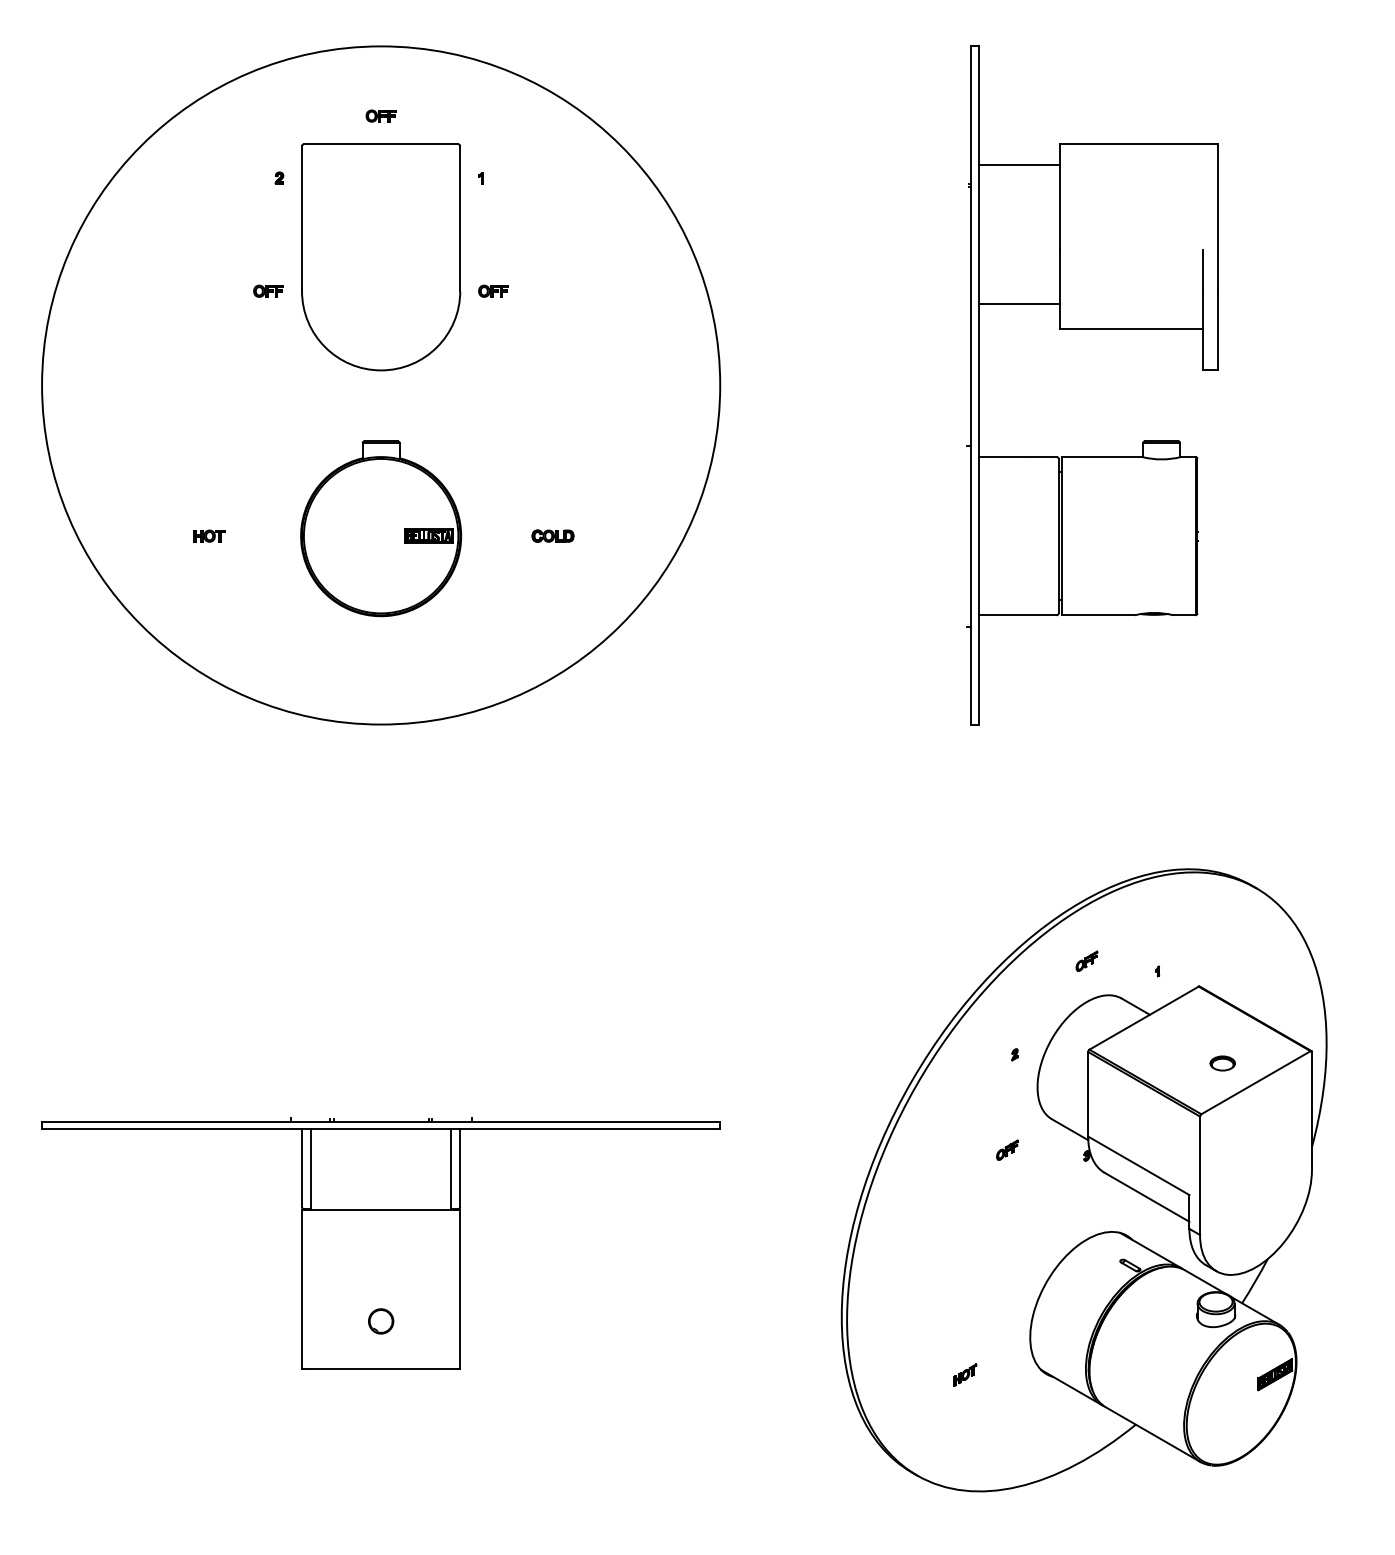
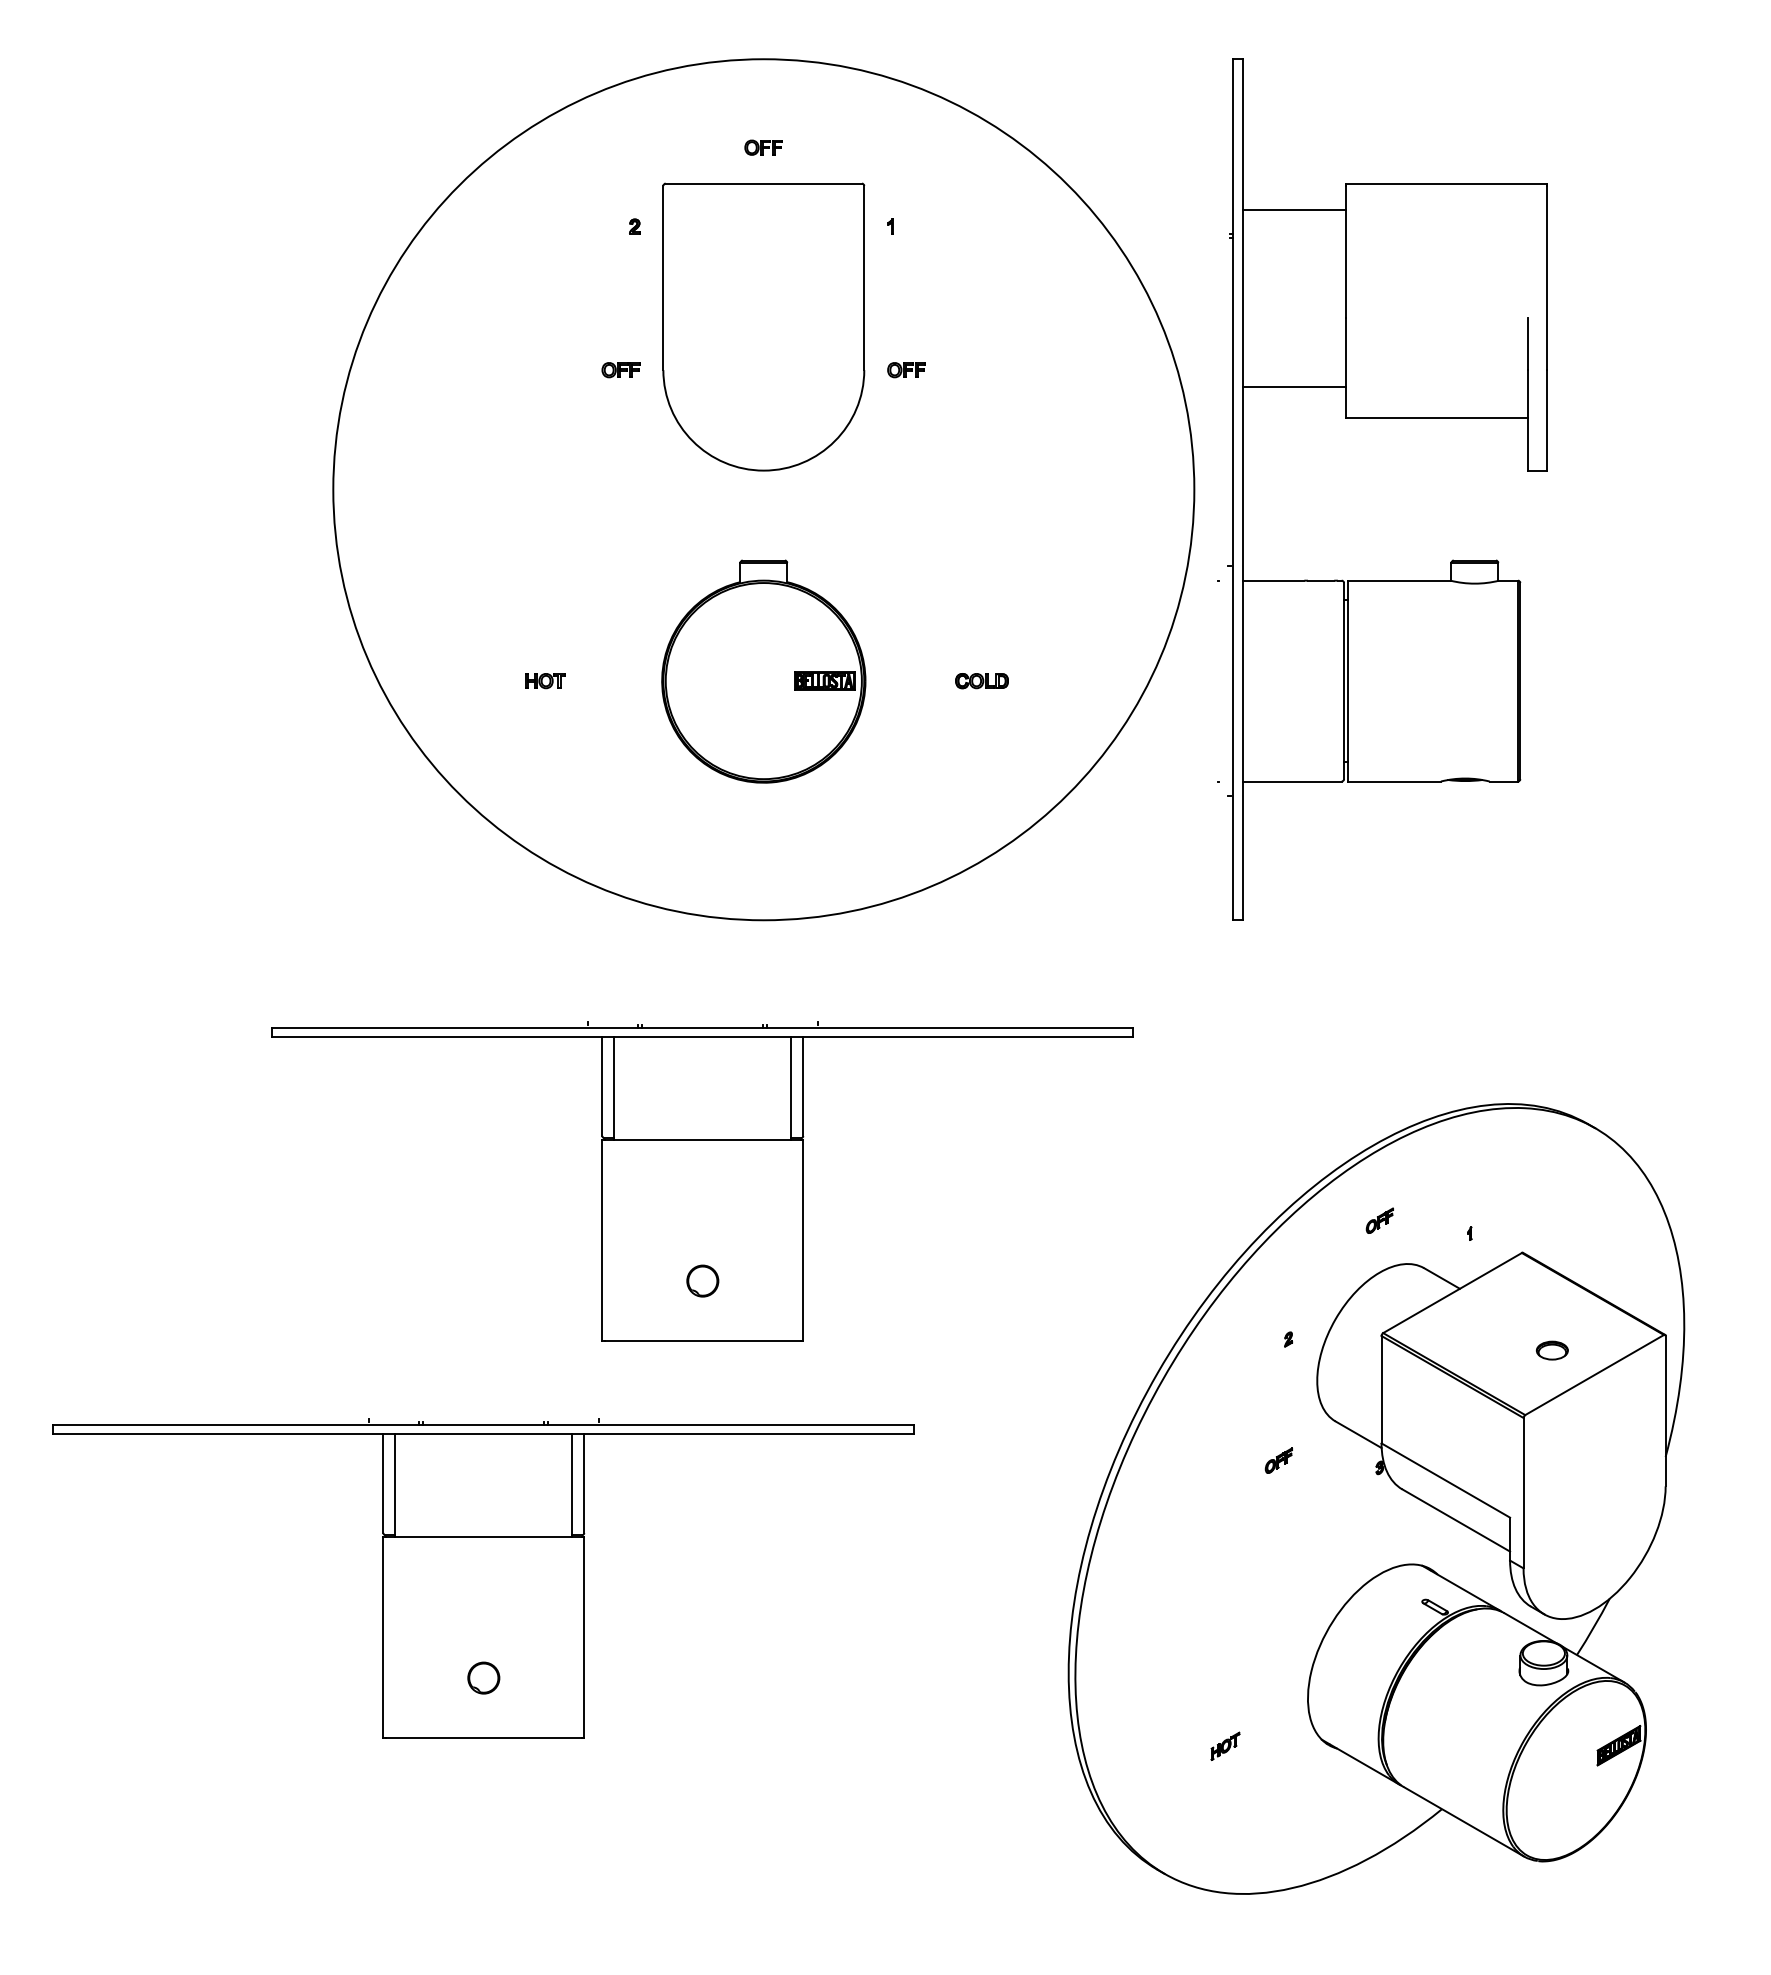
part: (380, 385) -> (763, 489), moved
part: (553, 930) -> (702, 1181), added

